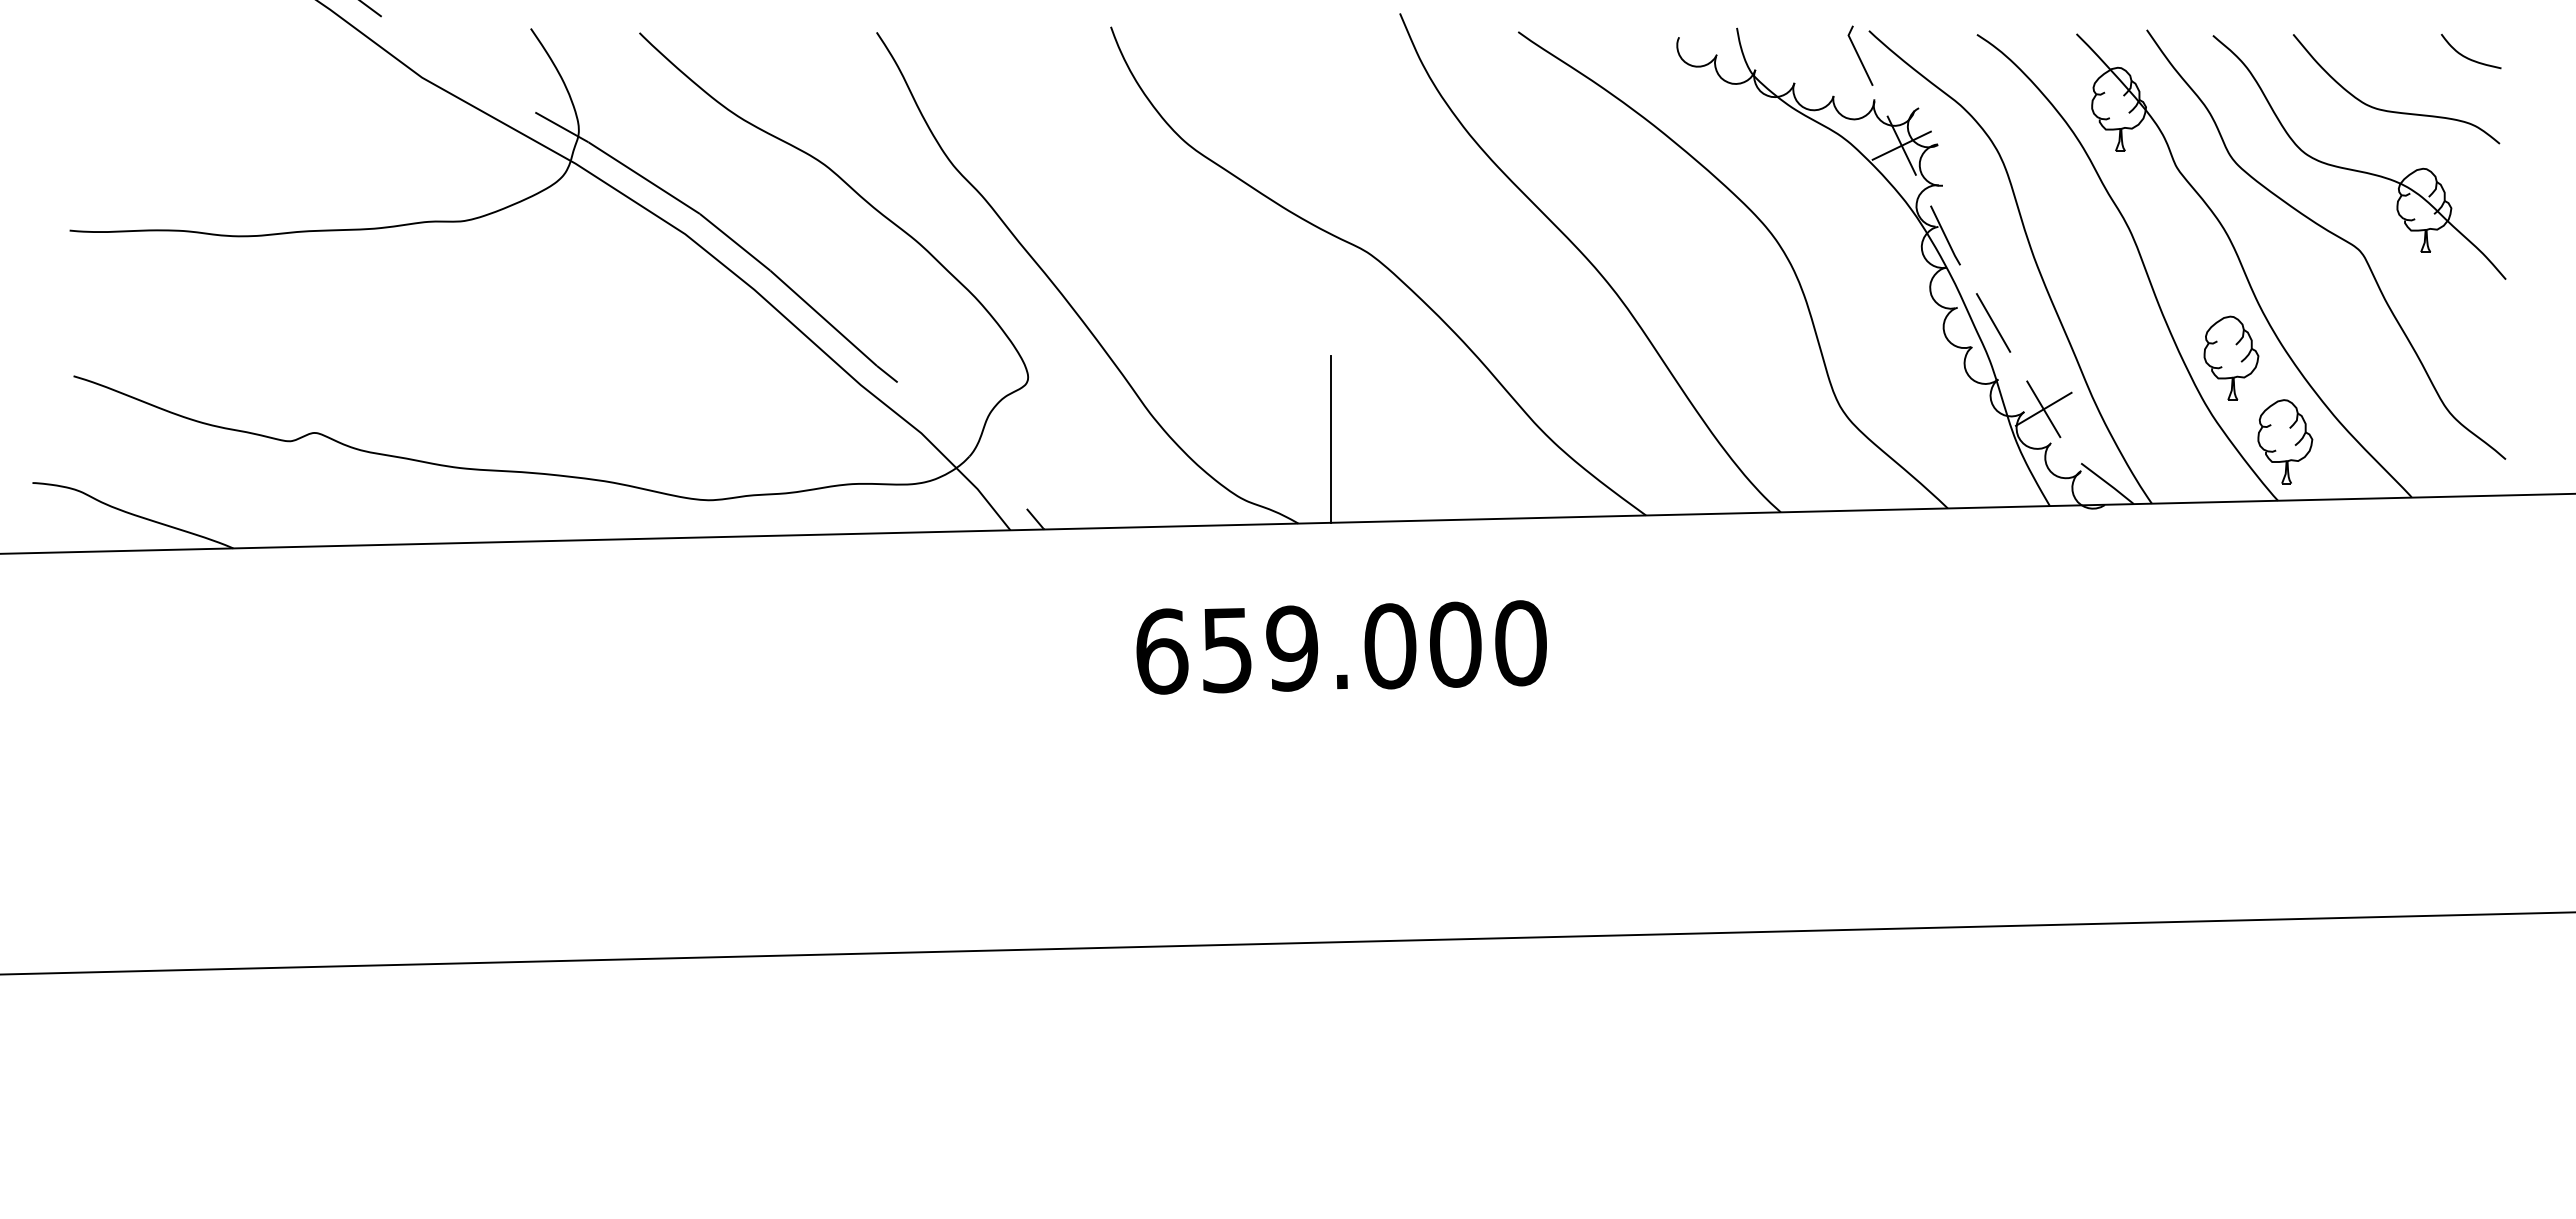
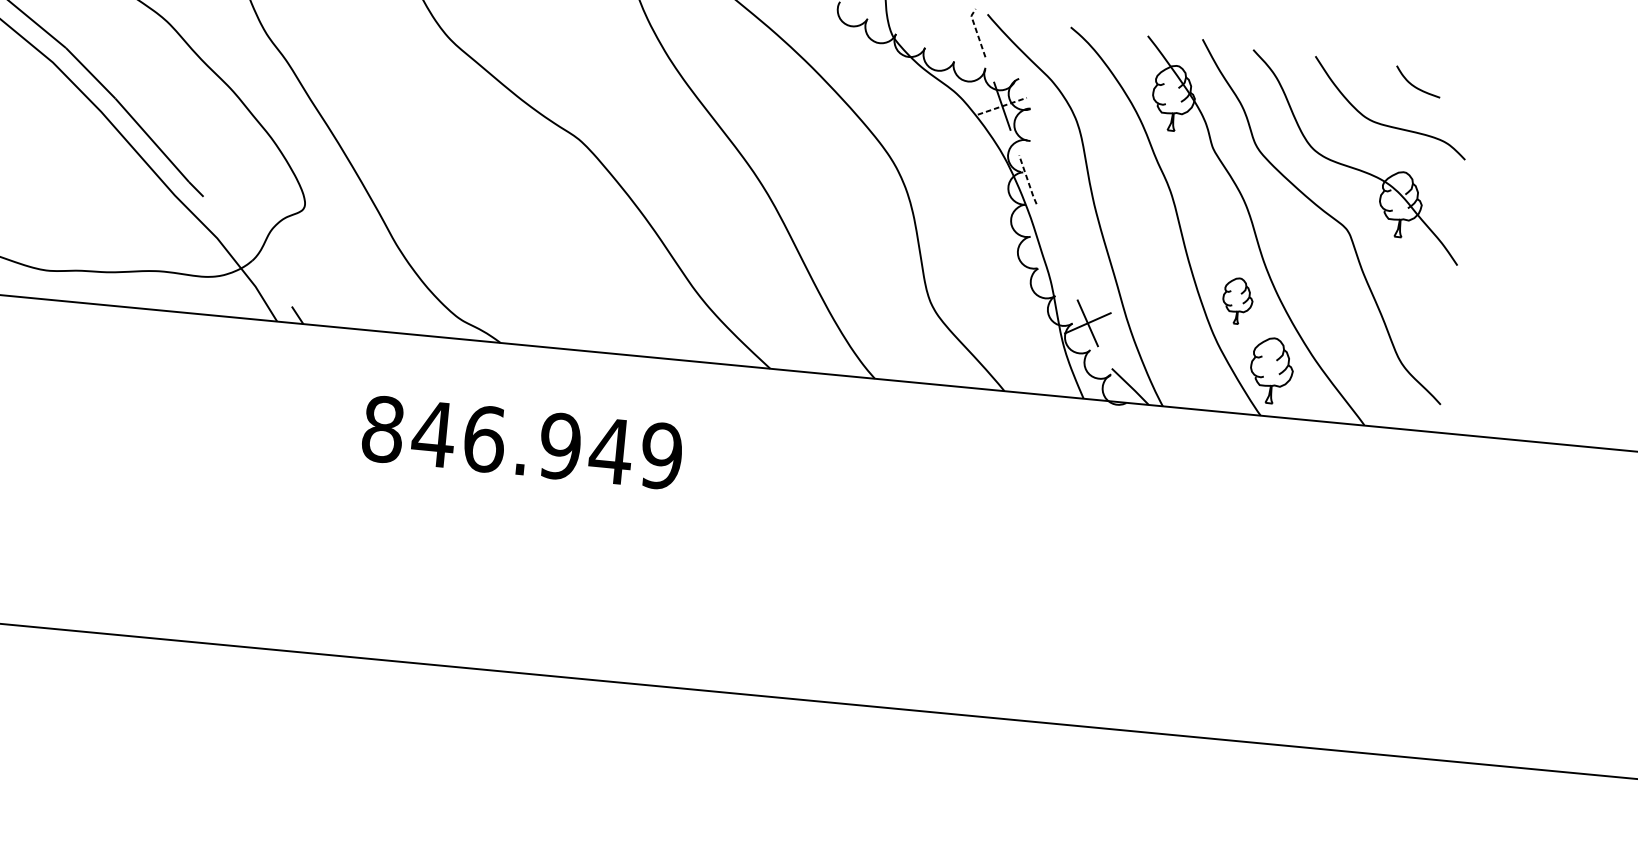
line: (1858, 55) -> (977, 32), solid -> dashed
curve: (2468, 57) -> (1415, 86), moved
line: (1901, 145) -> (1002, 106), solid -> dashed
line: (1945, 236) -> (1027, 180), solid -> dashed
line: (1993, 322) -> (1056, 251), removed
part: (2231, 357) -> (1237, 300), size x0.7
line: (1331, 439) -> (533, 280), removed
text: (1341, 647) -> (522, 442), 659.000 -> 846.949

